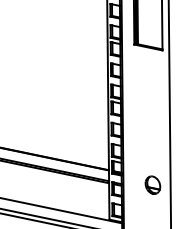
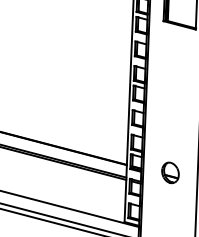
part: (152, 184) -> (170, 172), moved

